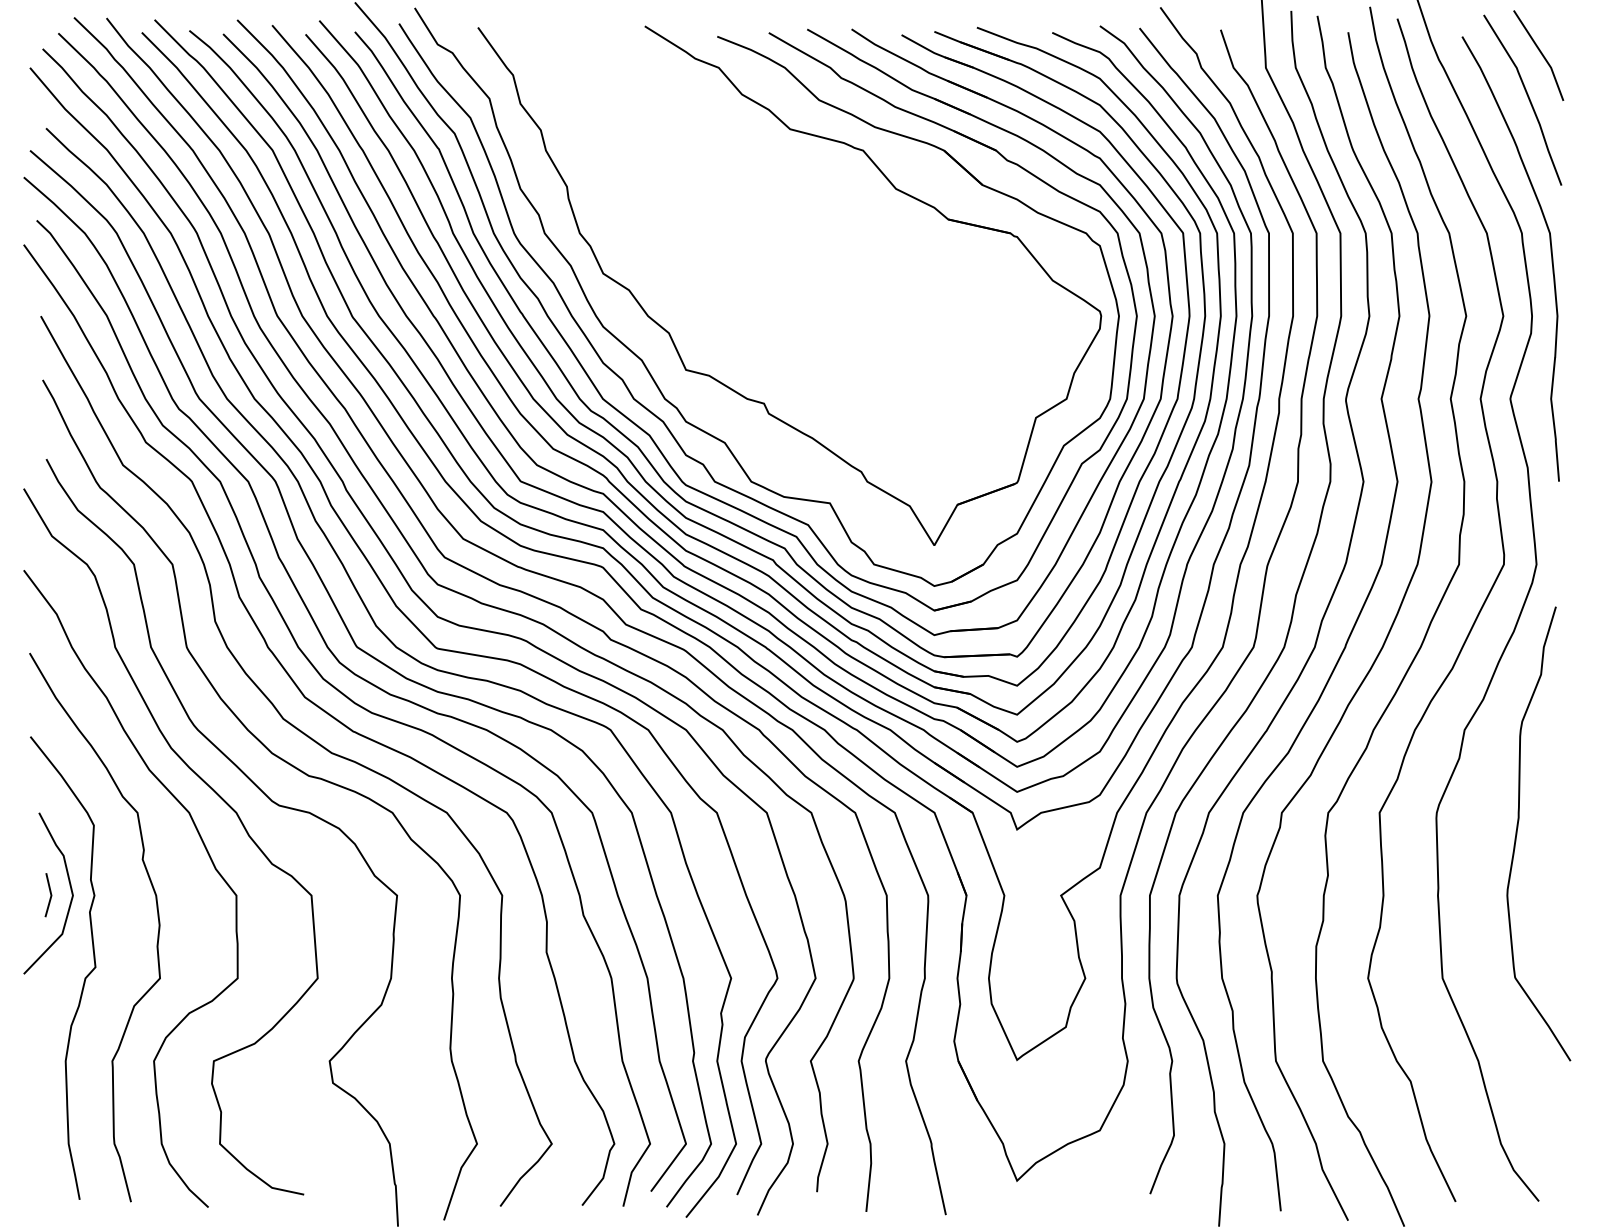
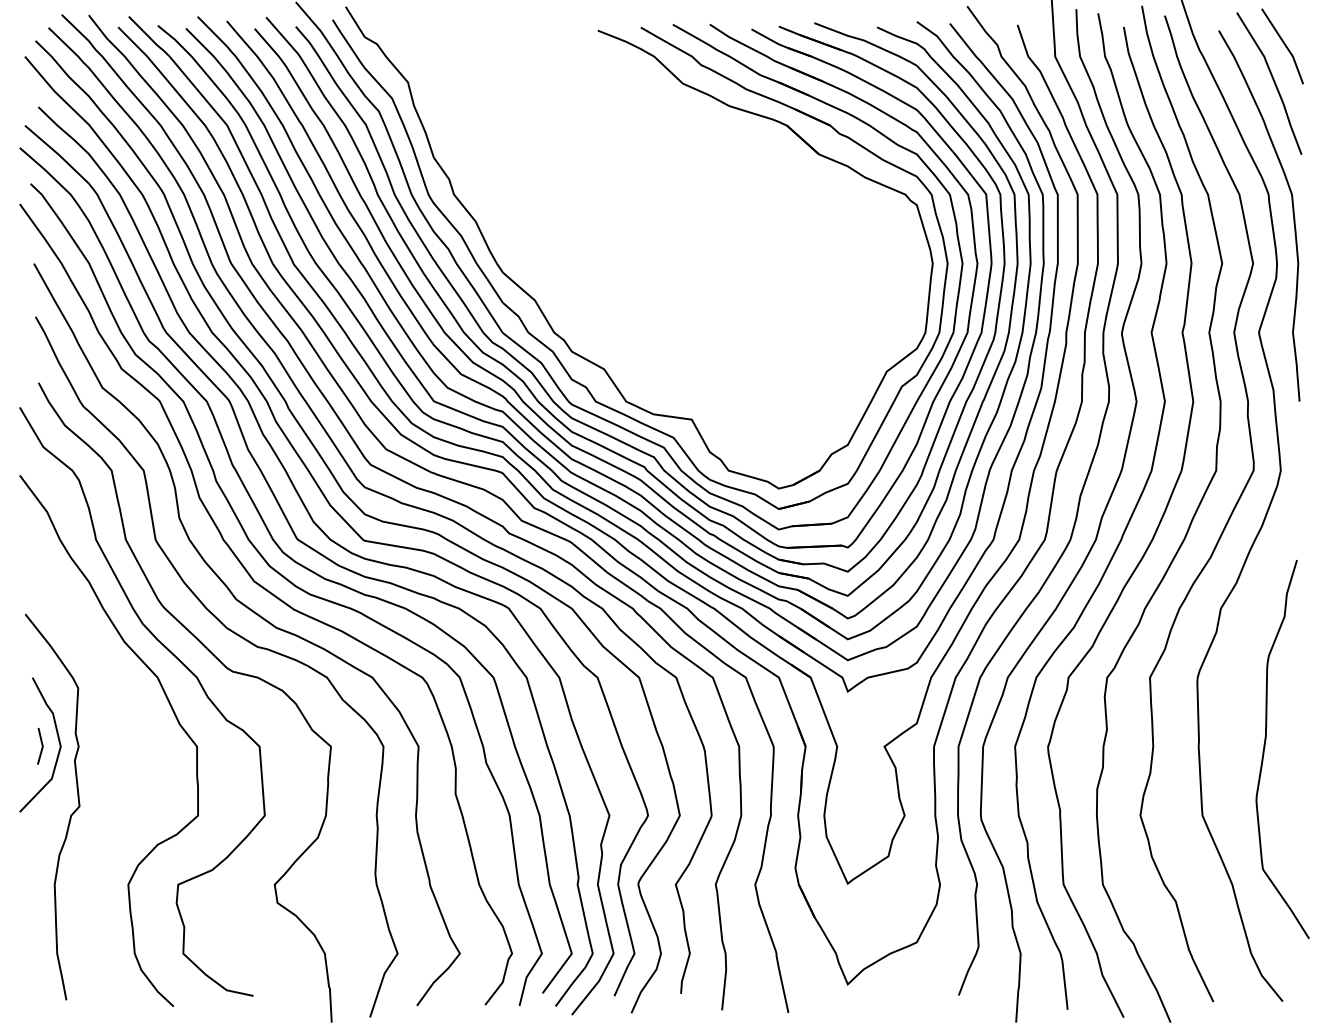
part: (727, 385) -> (606, 321), removed
curve: (1518, 828) -> (1265, 744), moved
curve: (157, 933) -> (131, 778), removed

